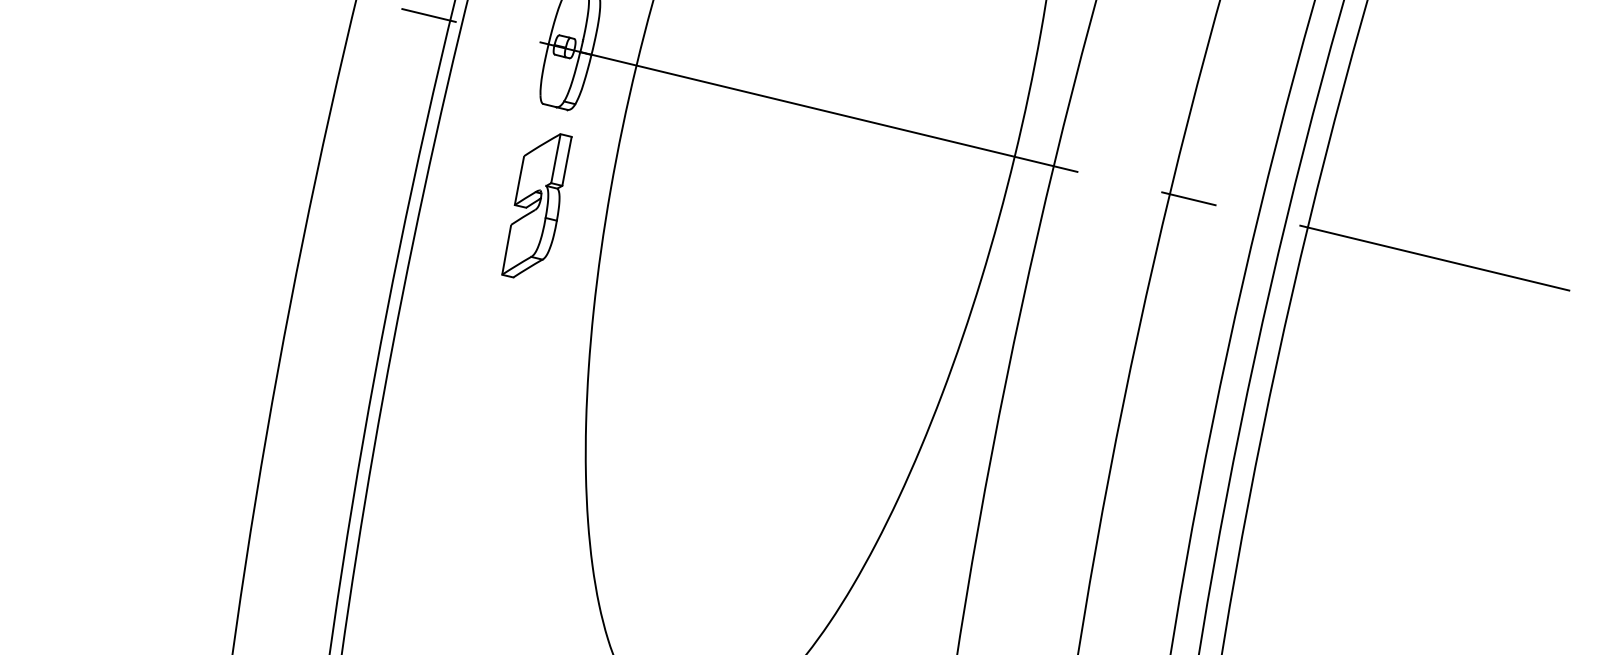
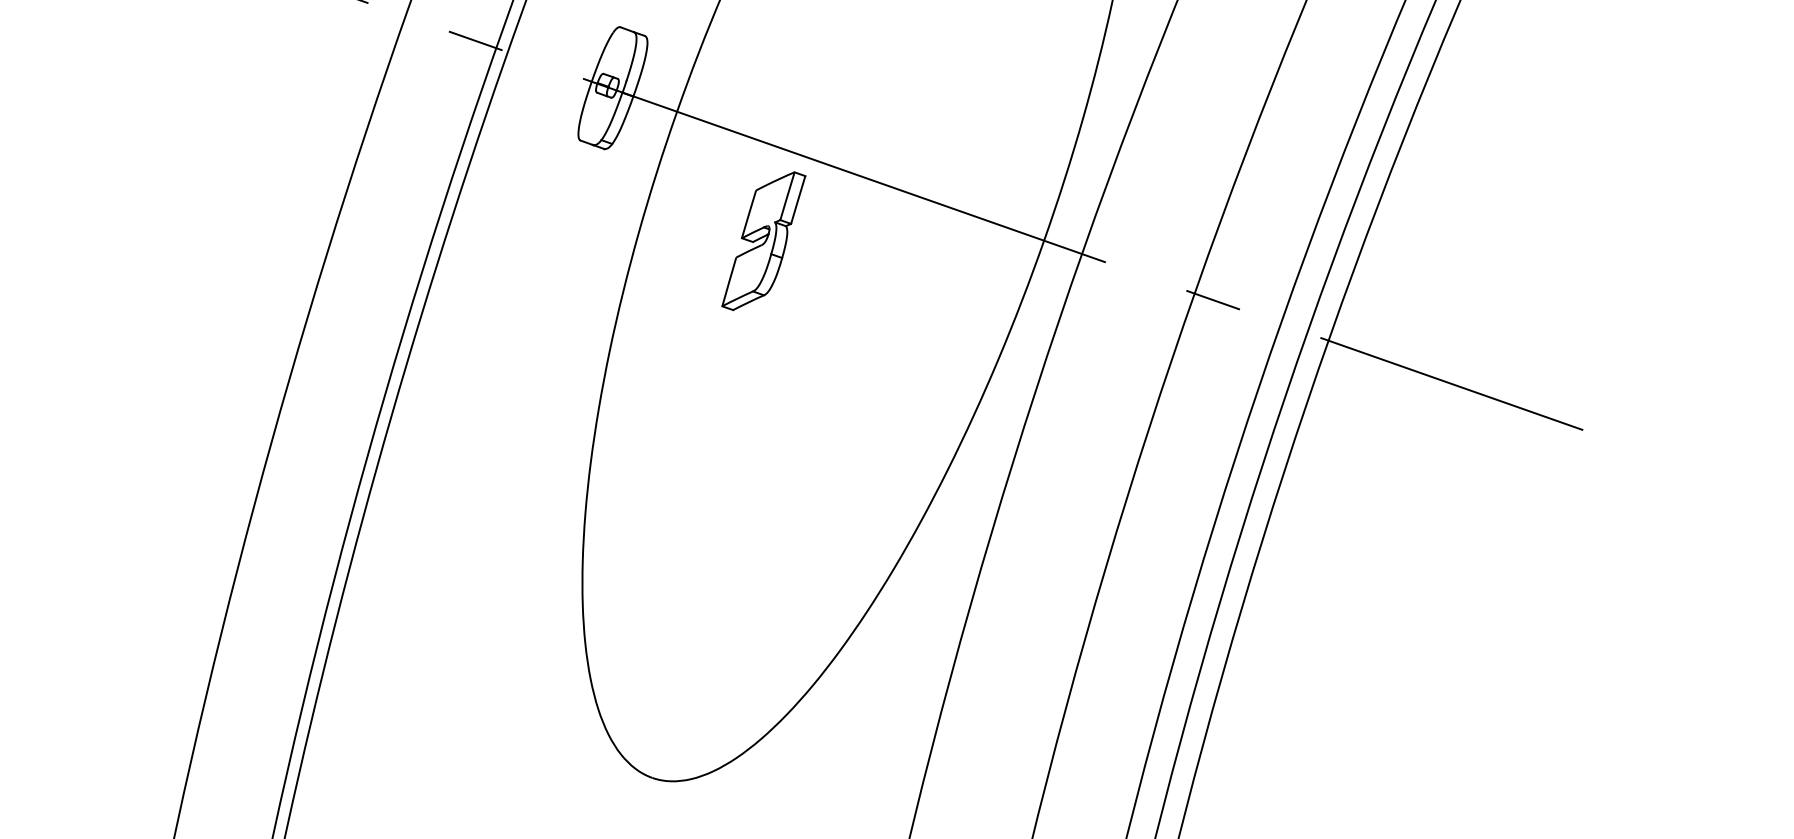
part: (536, 206) -> (763, 241), moved

